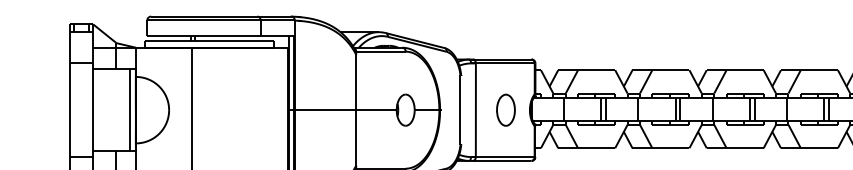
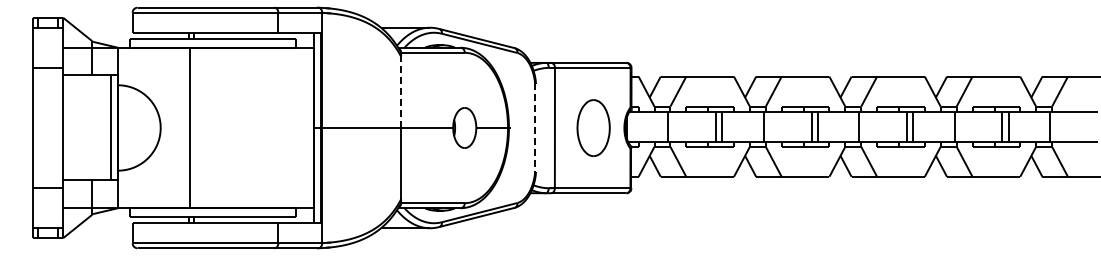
line: (356, 82) -> (401, 92), solid -> dashed
part: (505, 109) -> (593, 127), size x1.4
line: (460, 110) -> (535, 128), solid -> dashed

